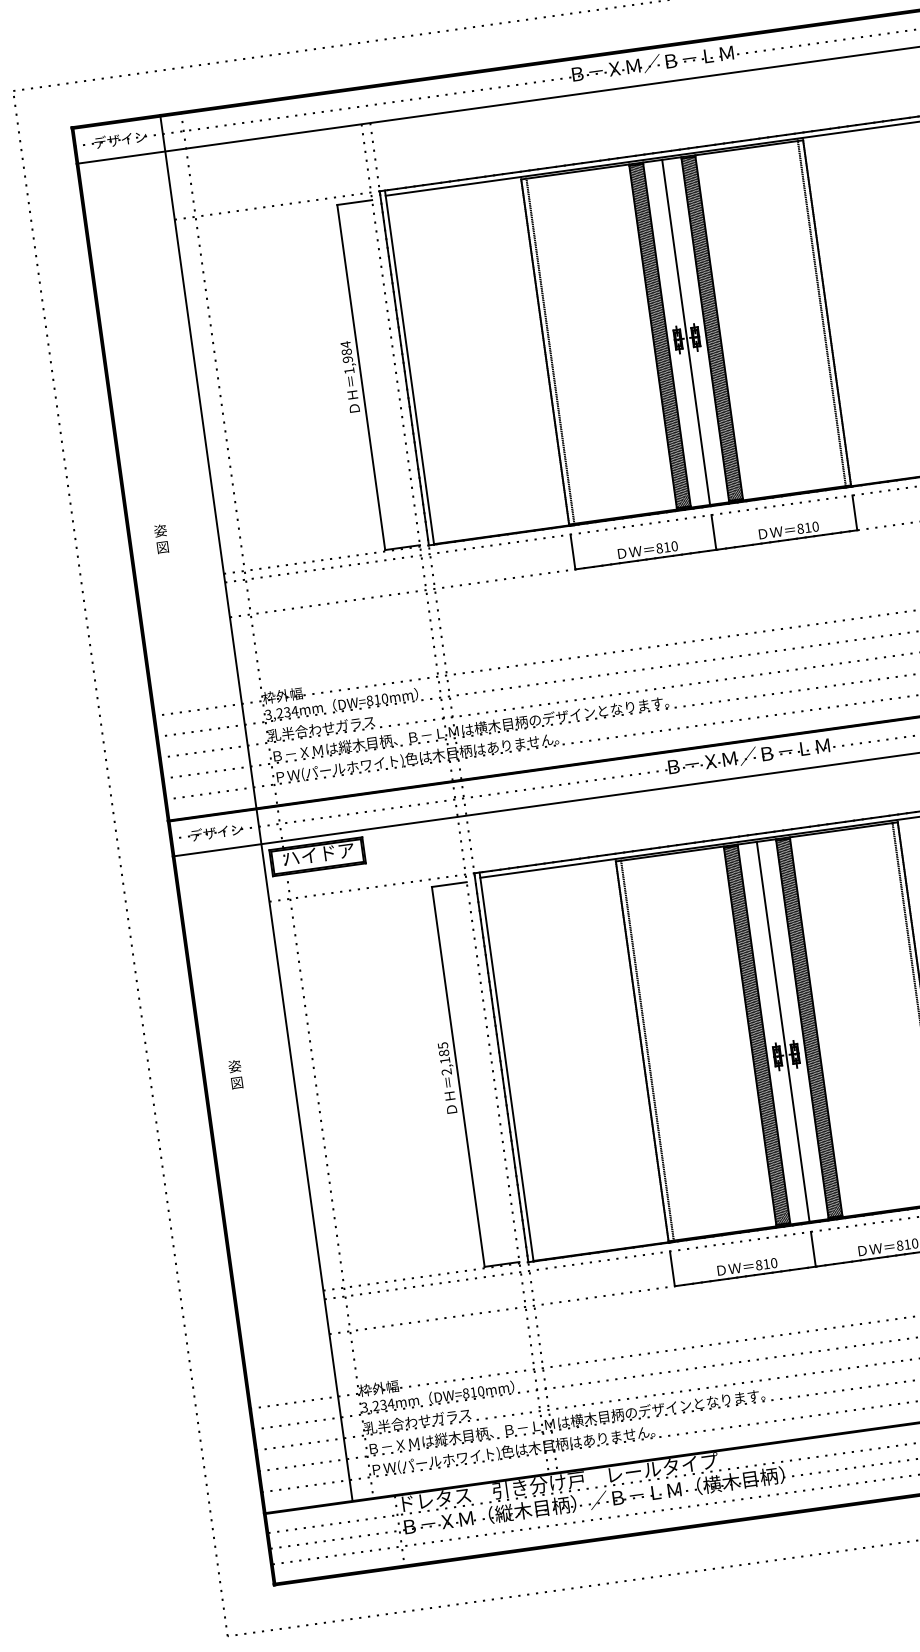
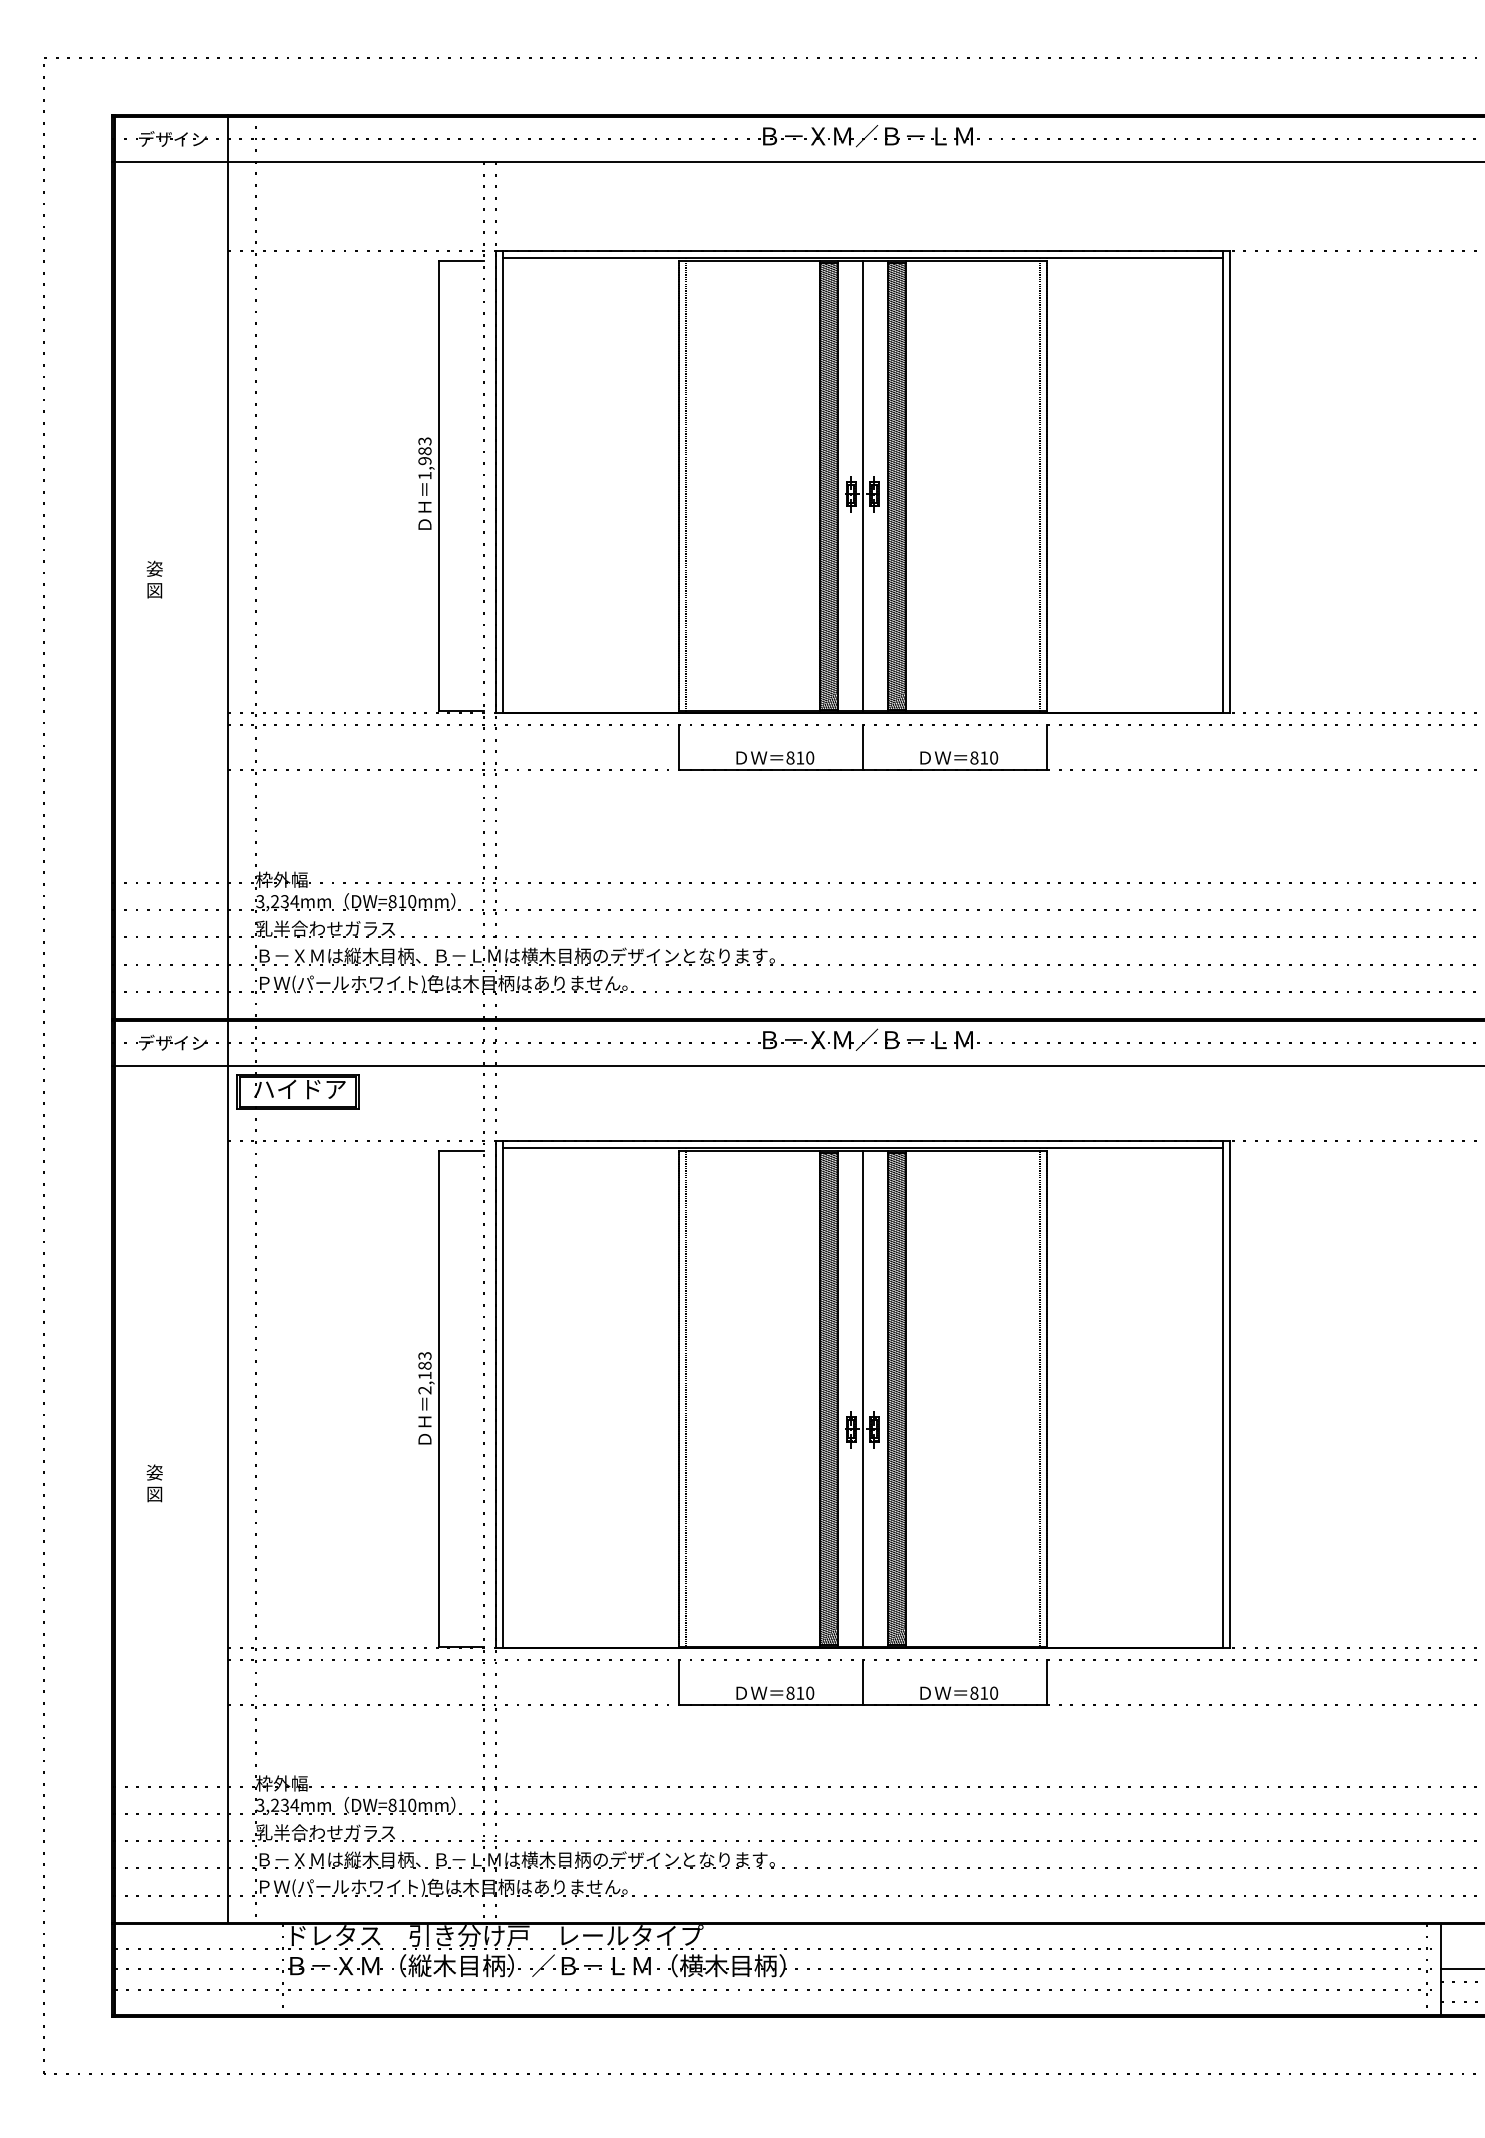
text: (345, 344) -> (424, 441), 1,984 -> 1,983
text: (161, 538) -> (154, 579), moved
text: (442, 1045) -> (424, 1355), 2,185 -> 2,183
text: (235, 1074) -> (154, 1483), moved

